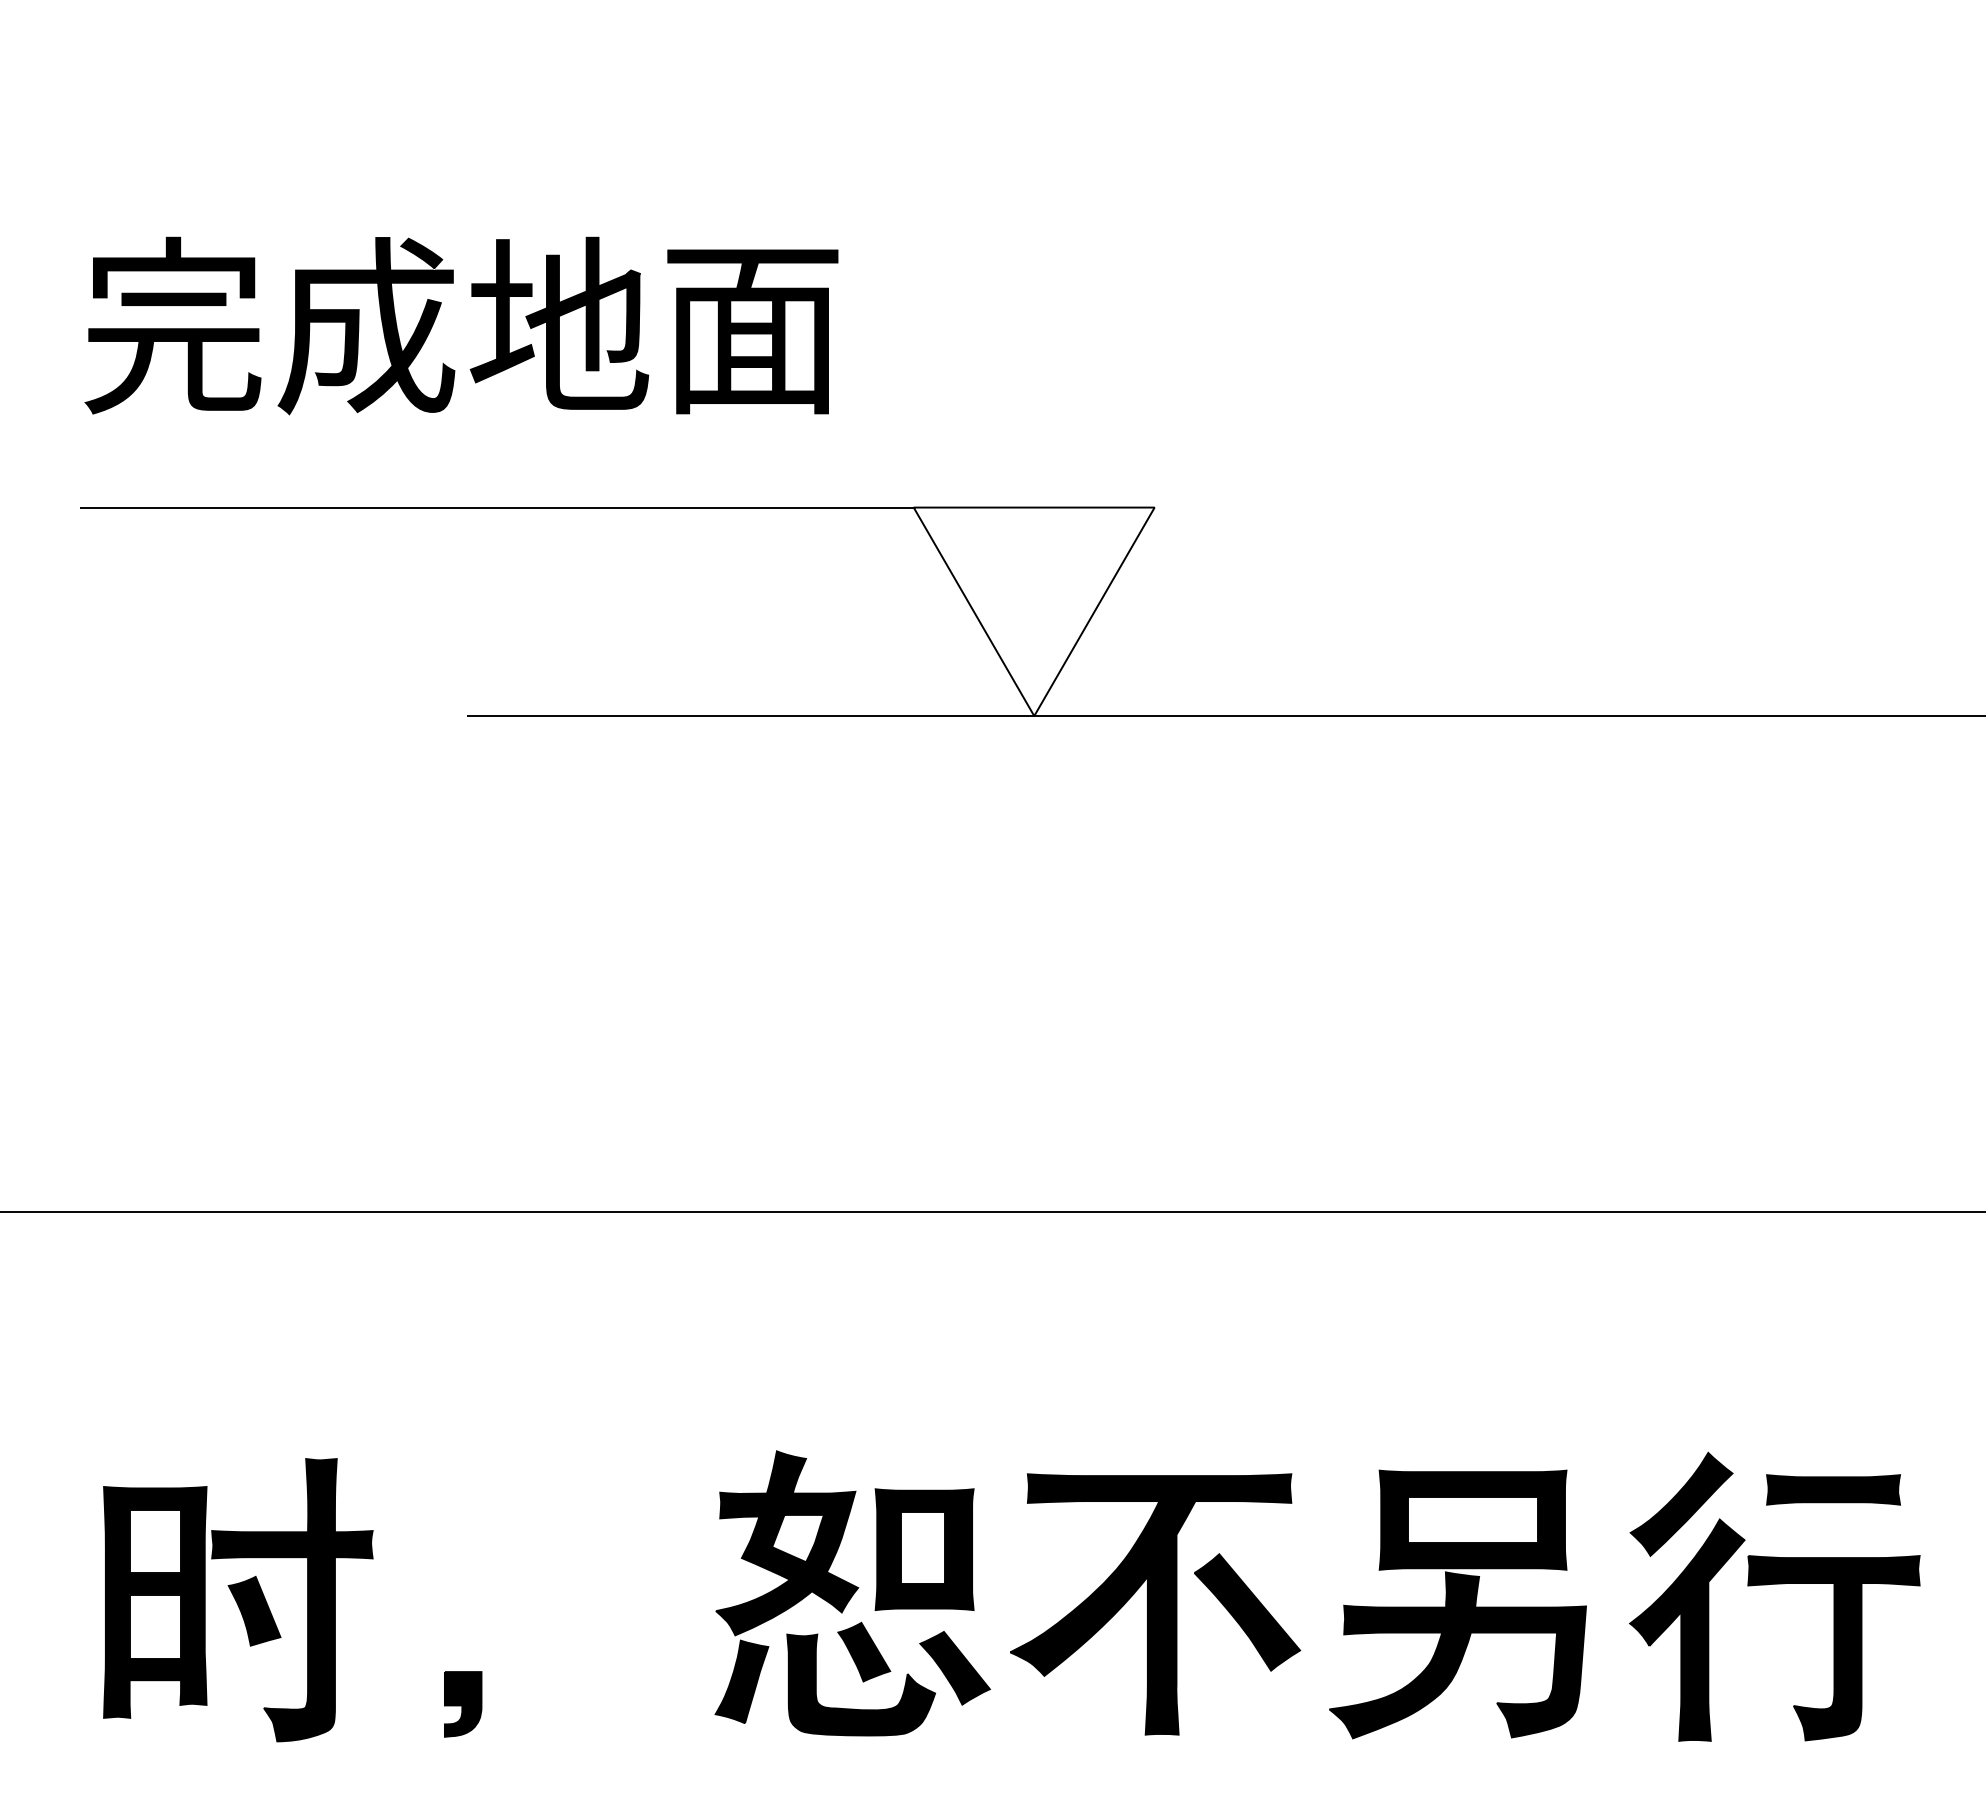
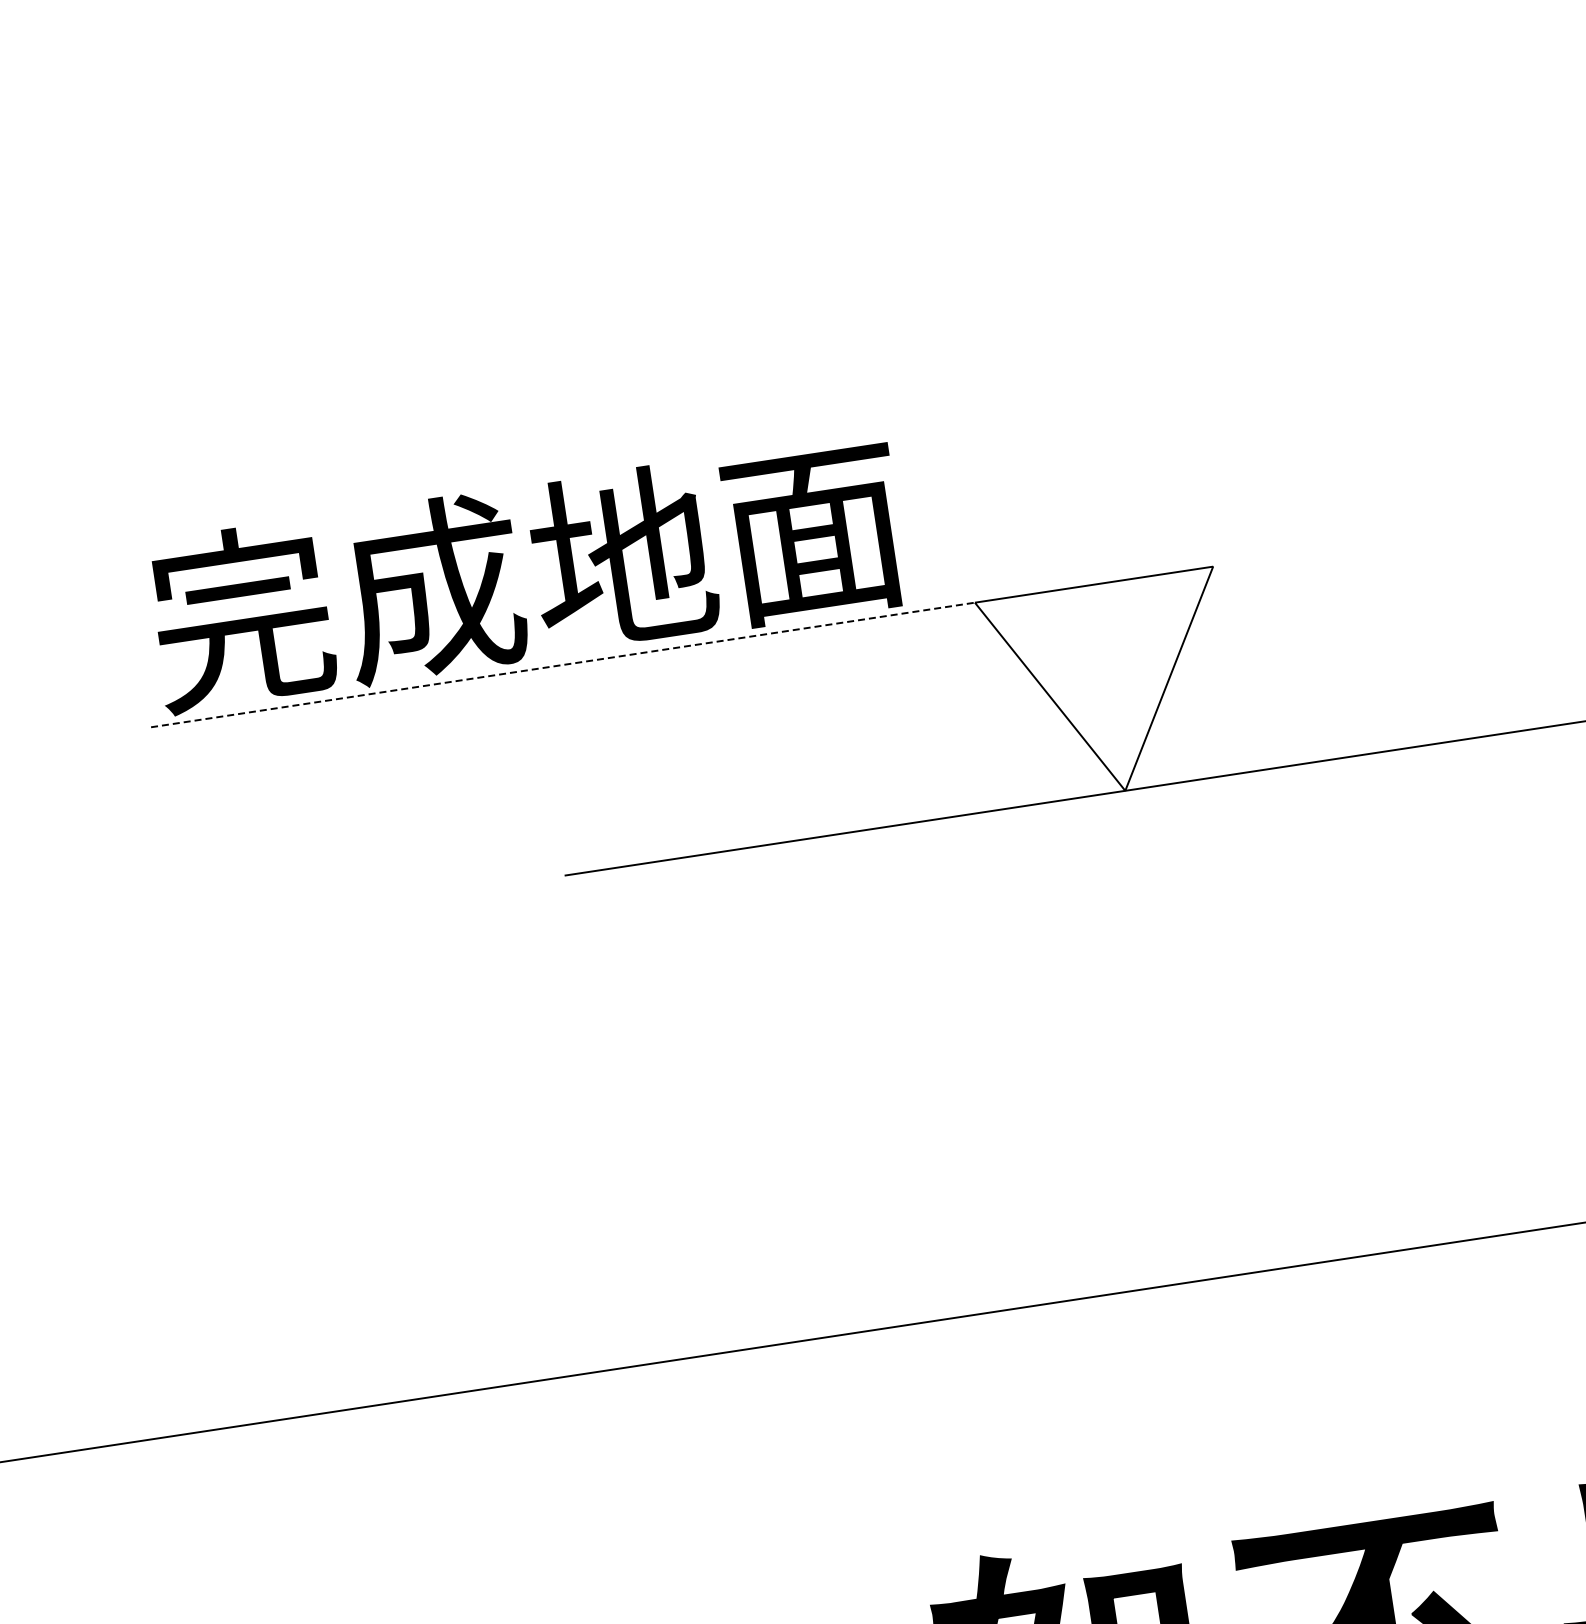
text: (461, 325) -> (526, 573), moved
line: (497, 507) -> (563, 664), solid -> dashed

